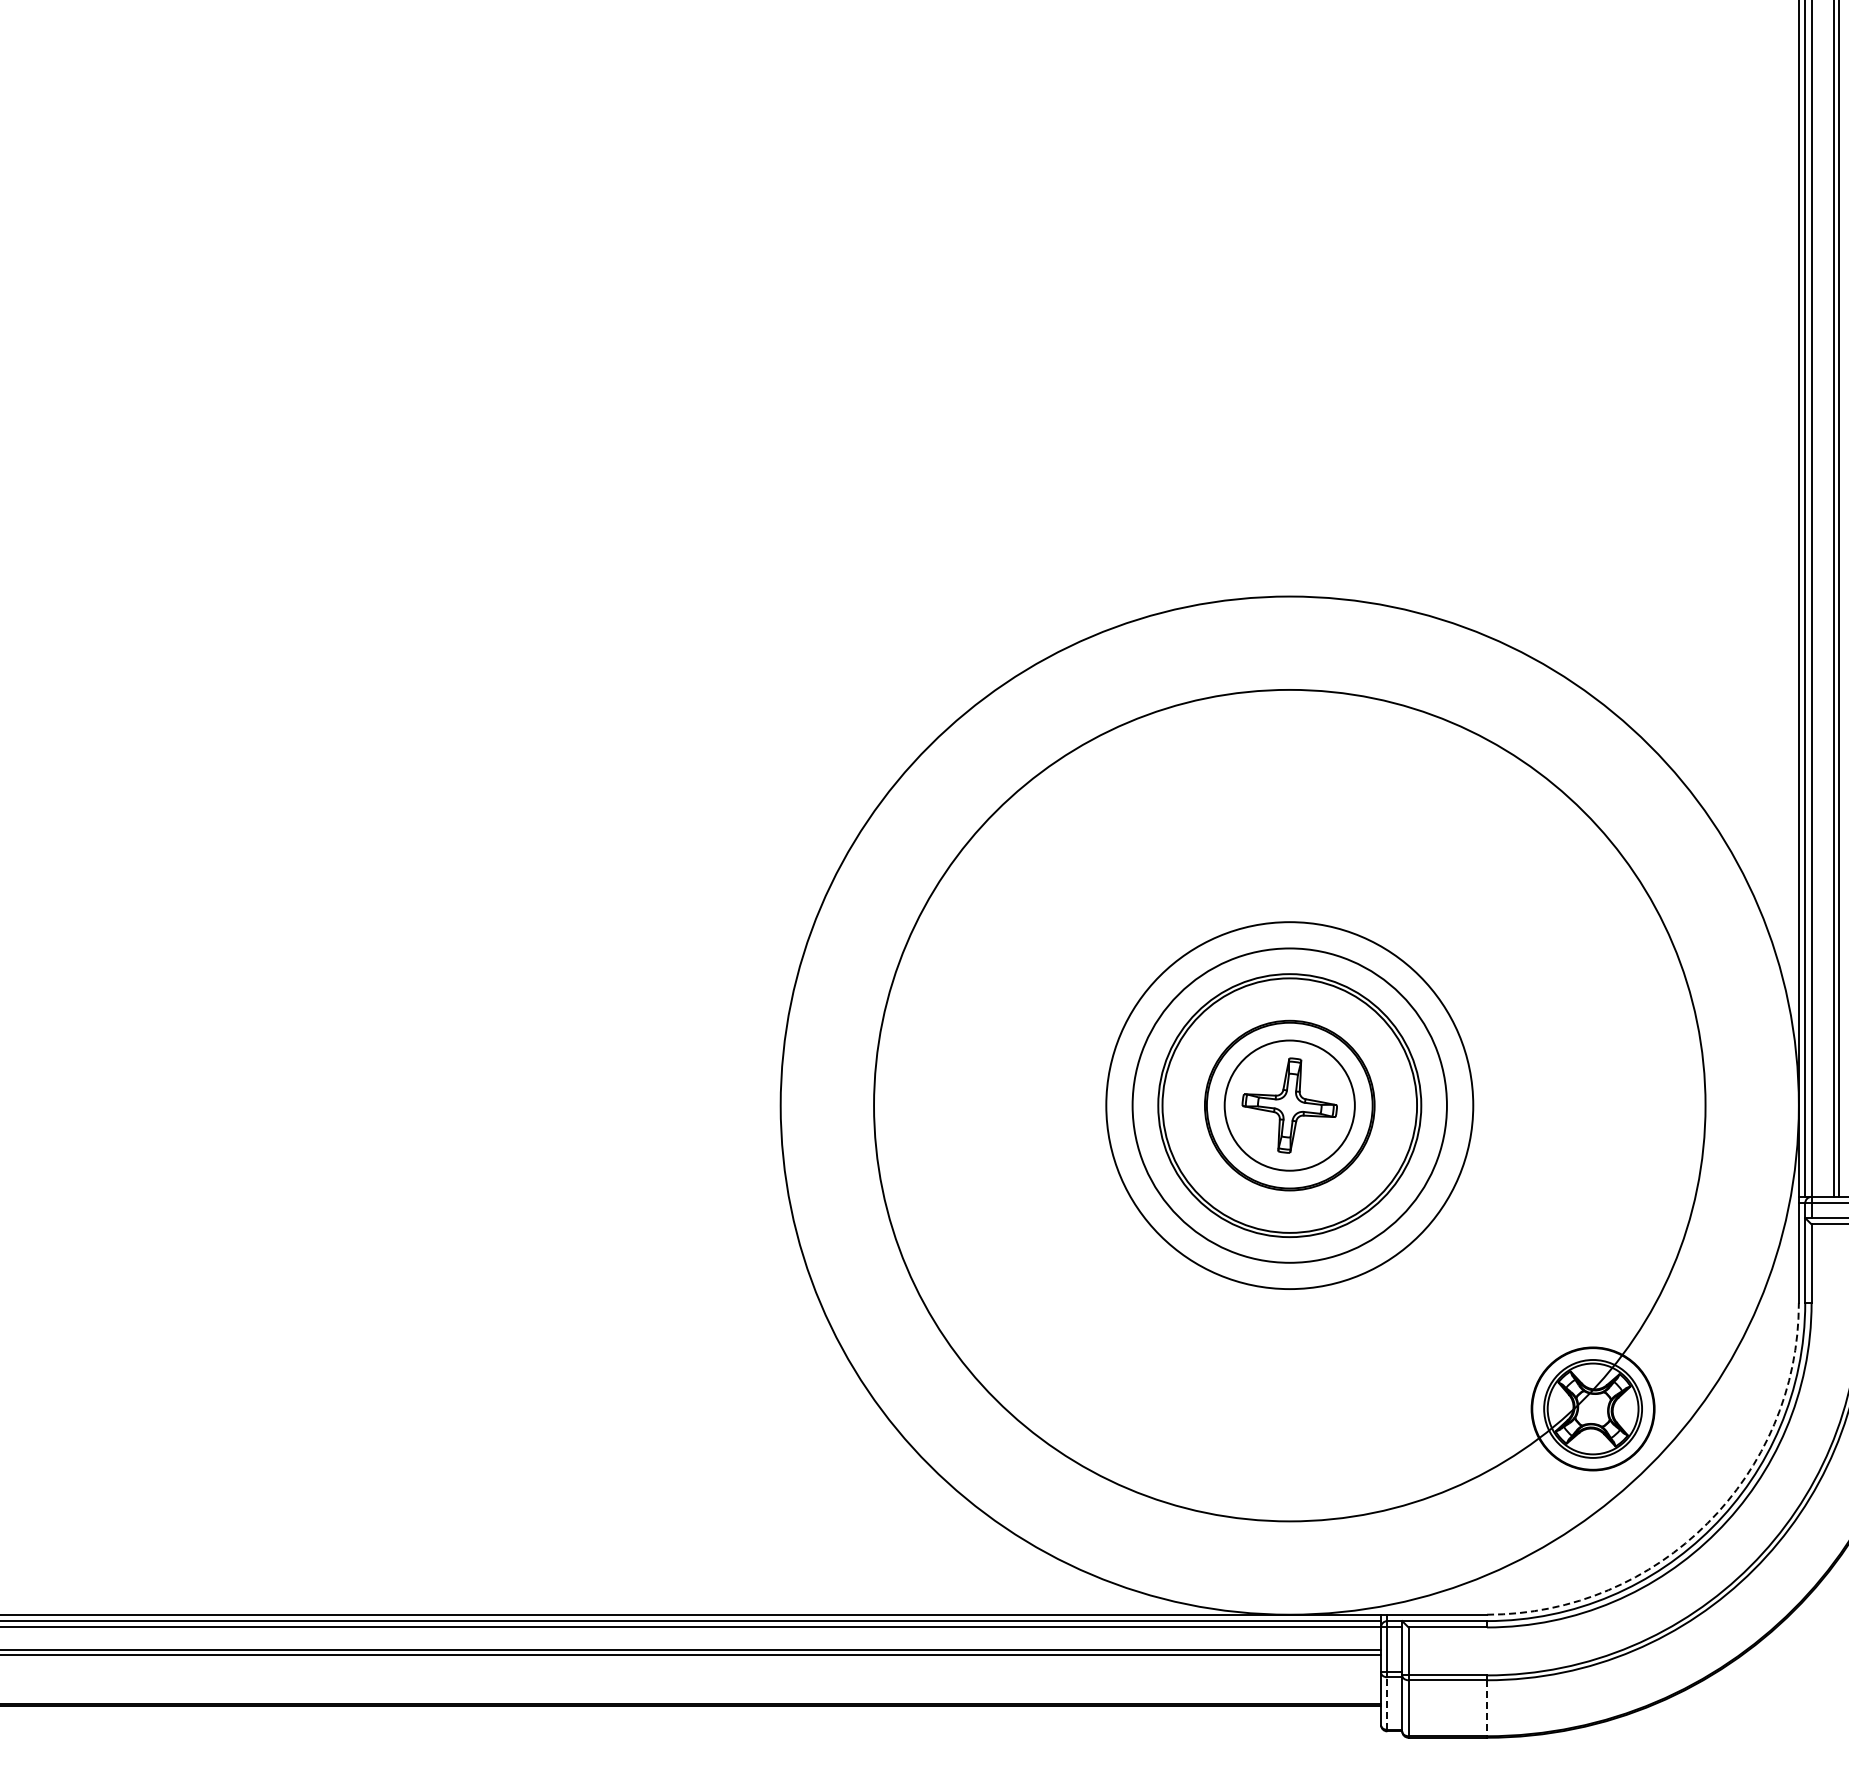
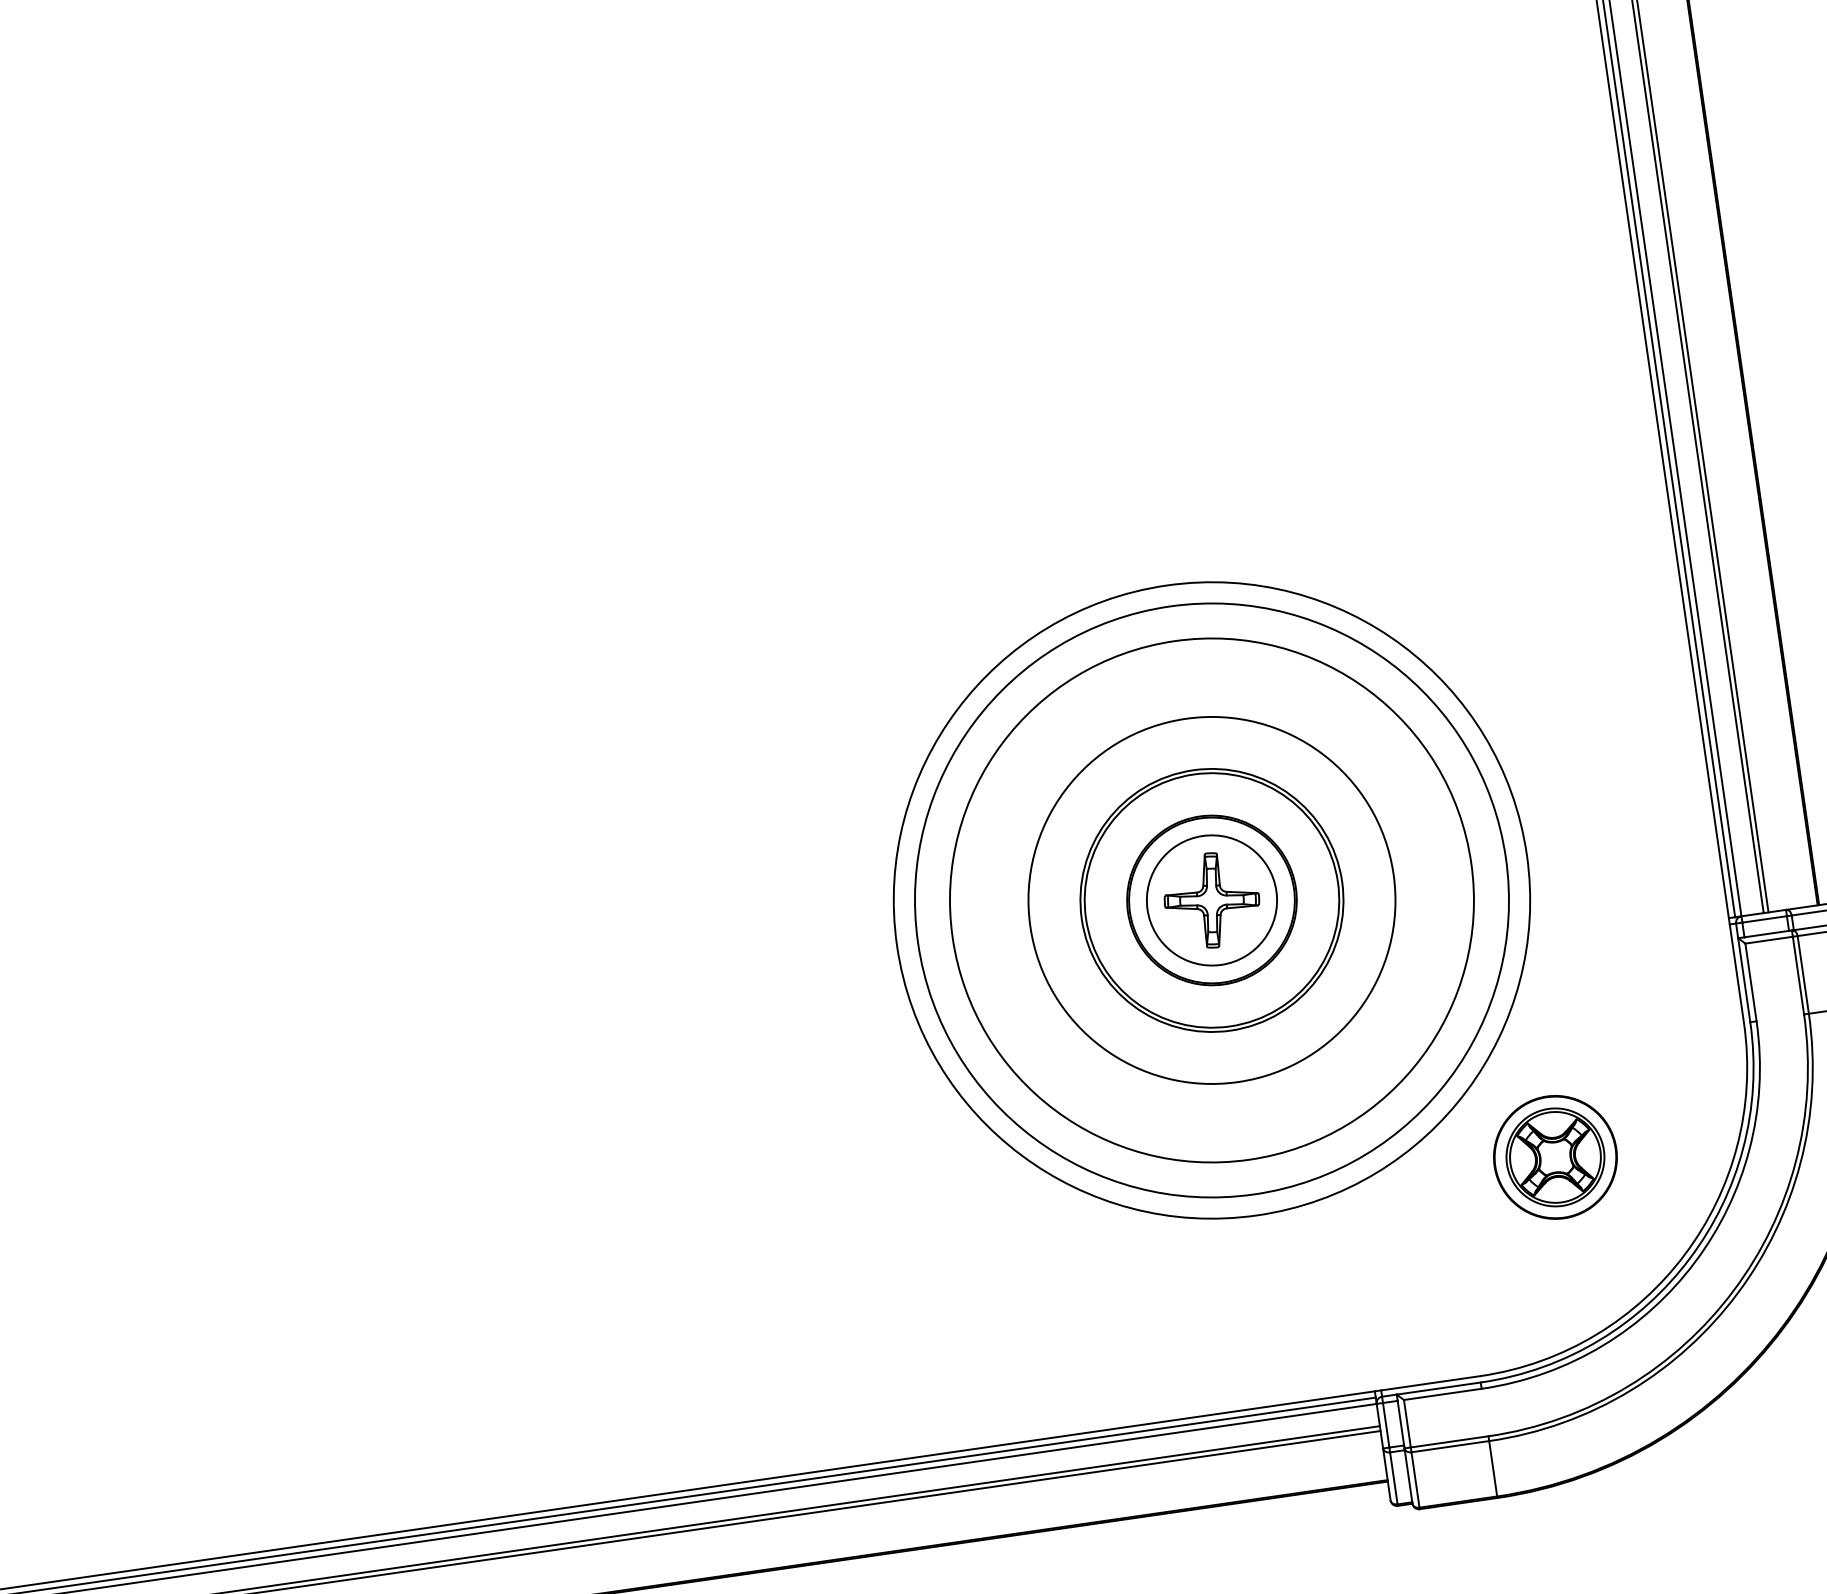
circle: (1289, 1105) -> (1211, 900), size x0.62
circle: (1289, 1105) -> (1211, 900), size x0.71
circle: (1289, 1105) -> (1211, 900), size x1.67
arc: (1707, 1523) -> (1685, 1254), dashed -> solid
line: (1387, 1703) -> (1393, 1478), dashed -> solid
line: (1487, 1708) -> (1493, 1468), dashed -> solid

